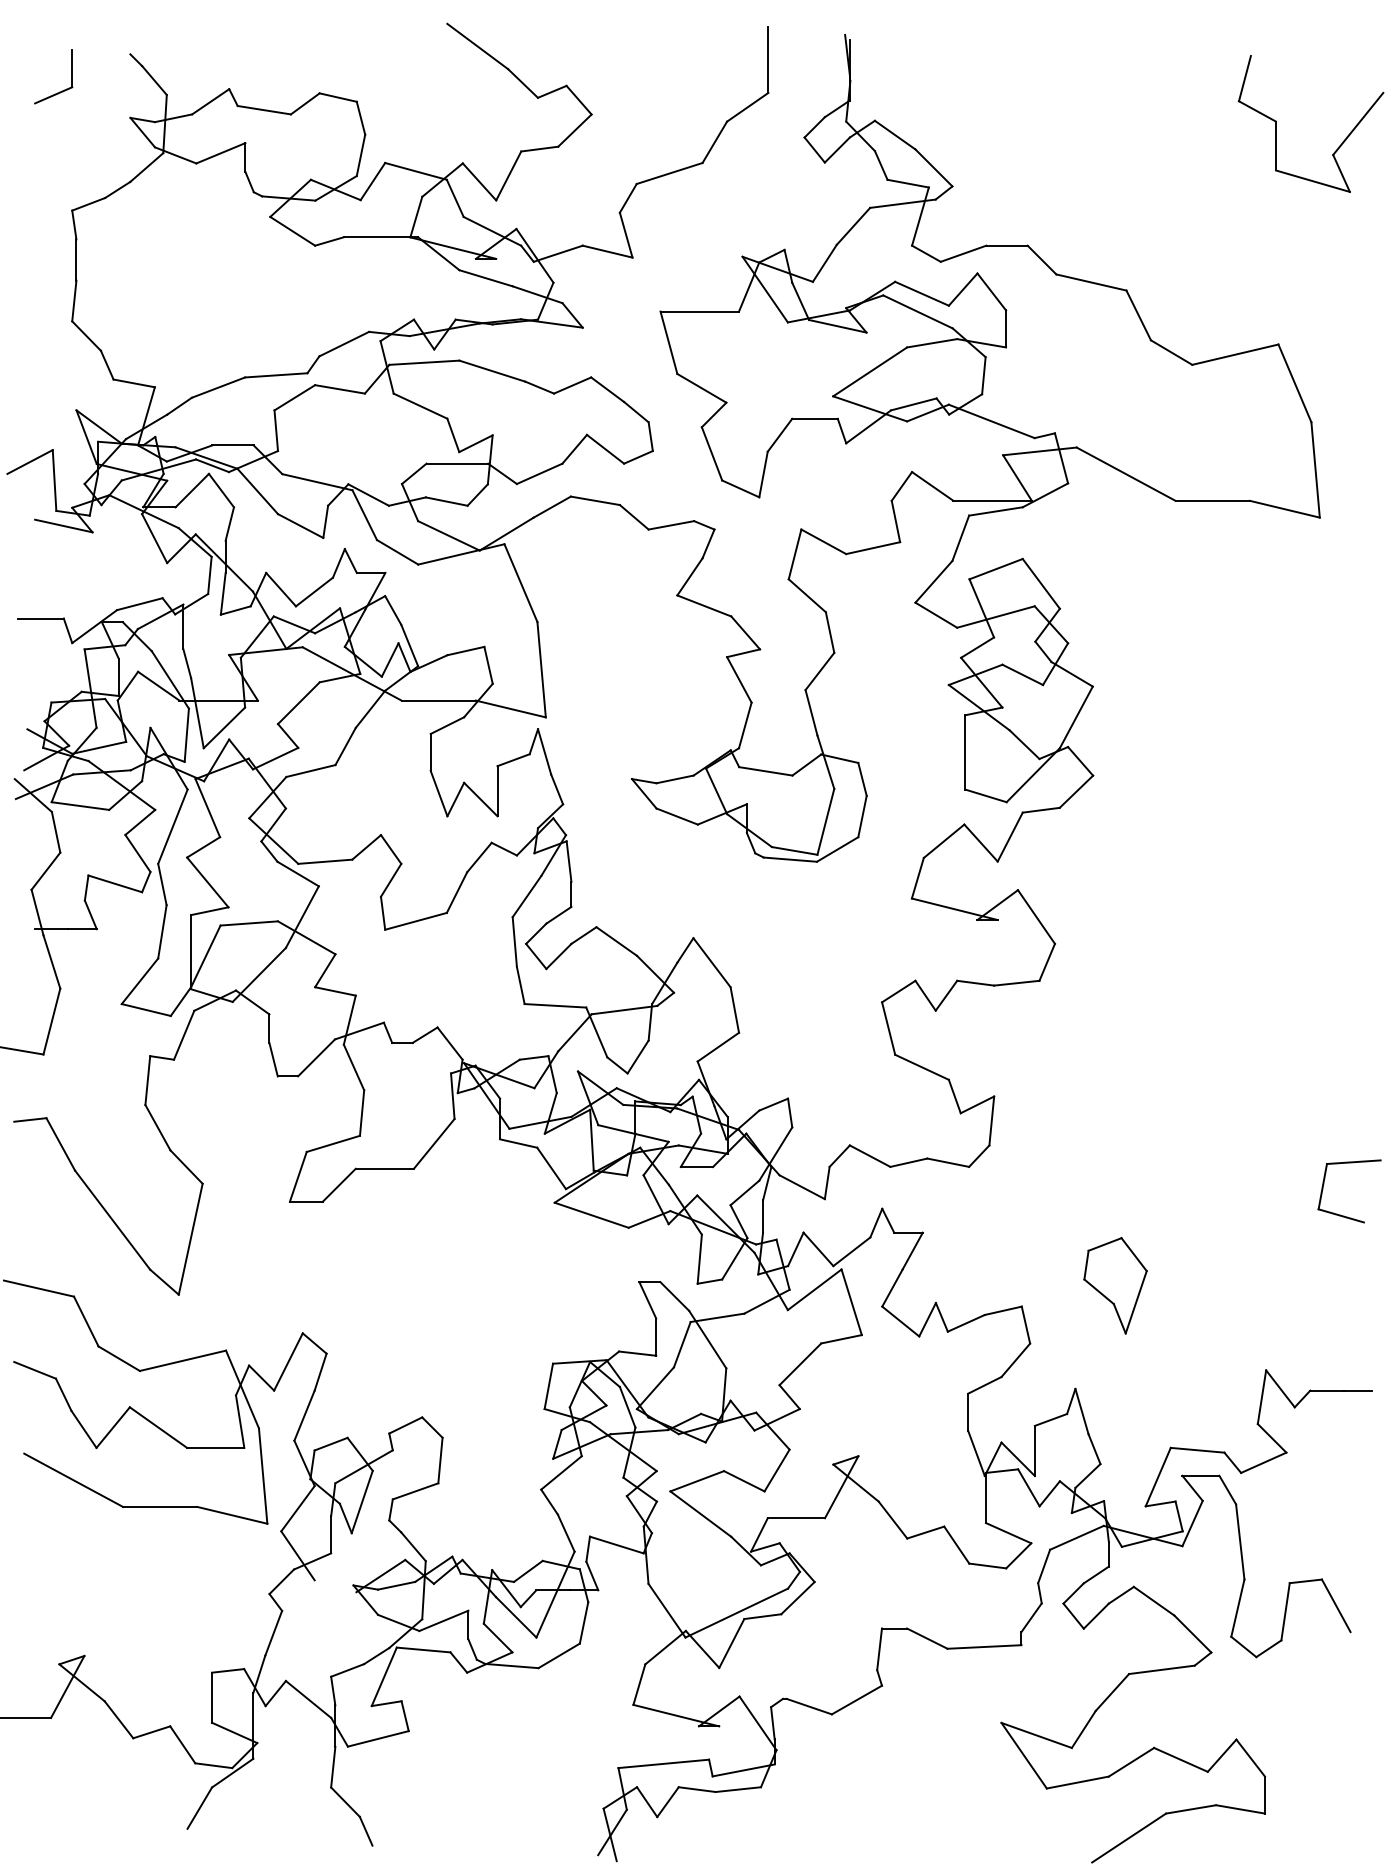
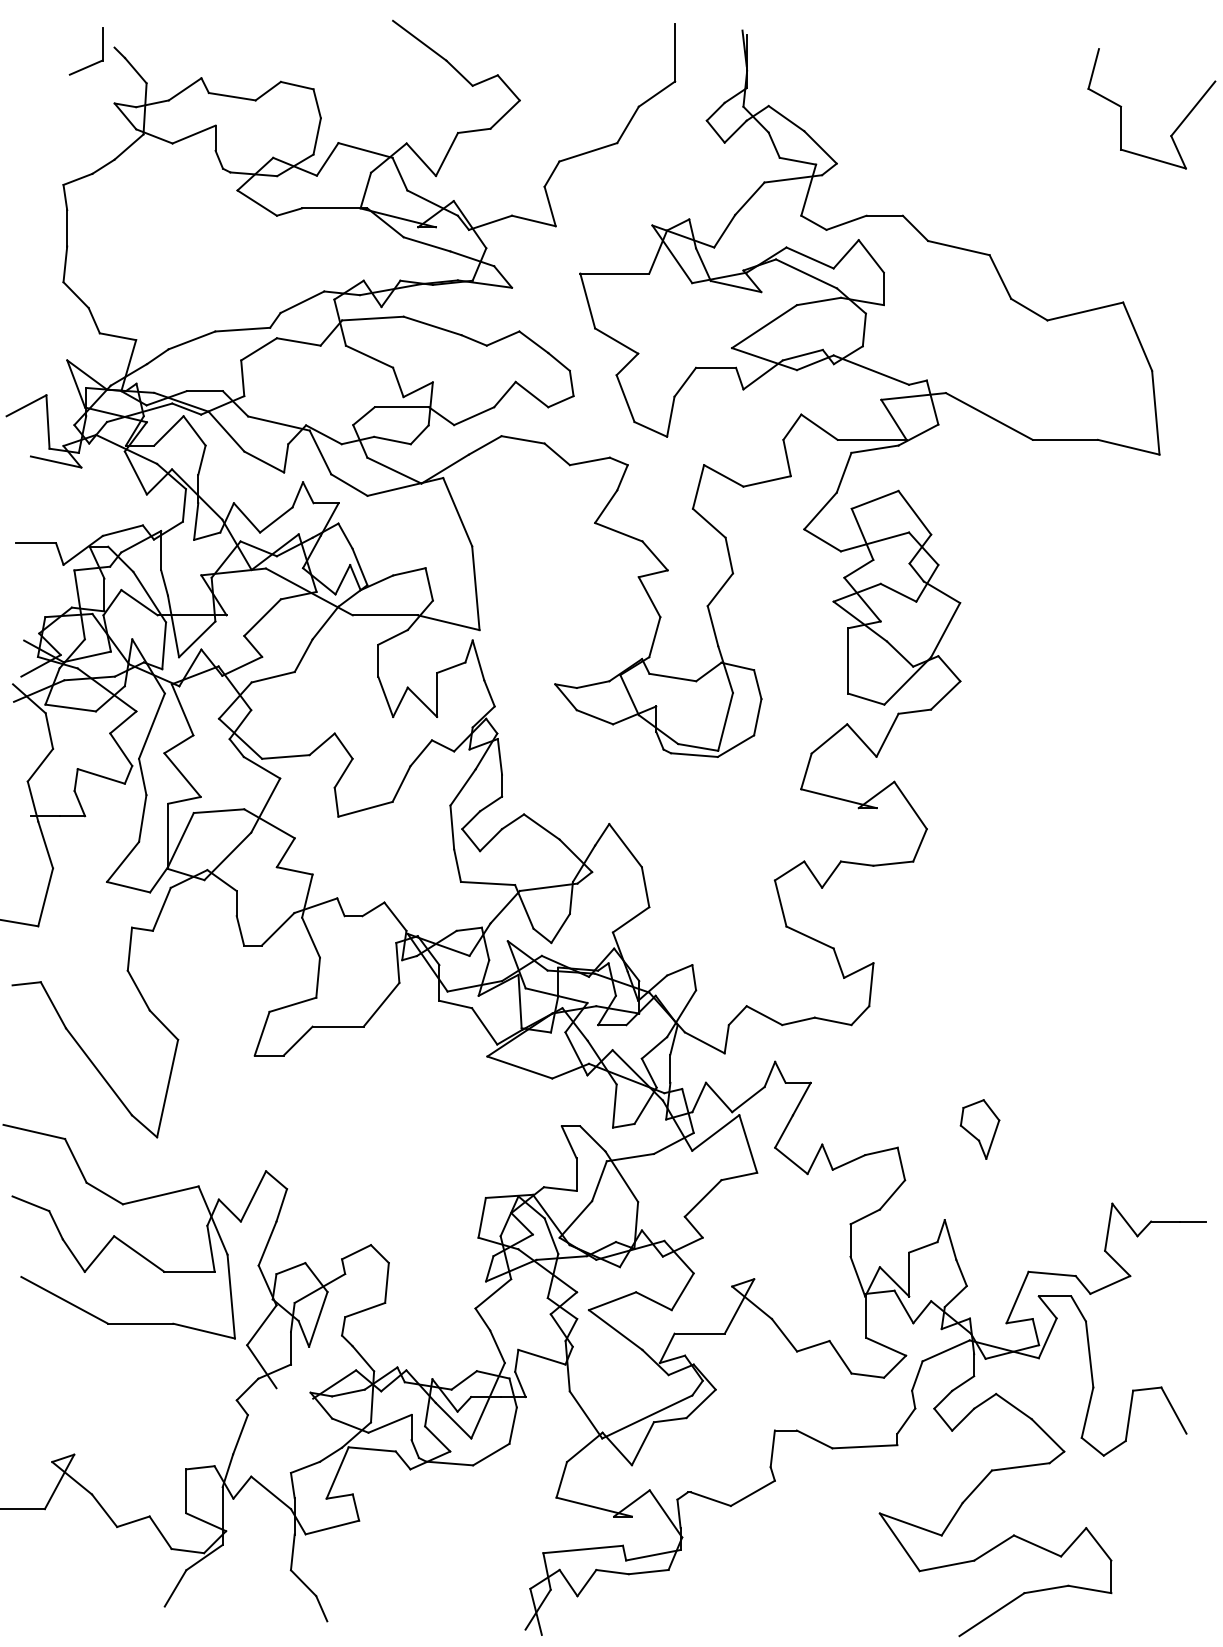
part: (60, 90) -> (92, 63), moved
part: (1340, 1214) -> (1177, 1066), removed
part: (1114, 1285) -> (979, 1129), size x0.7

